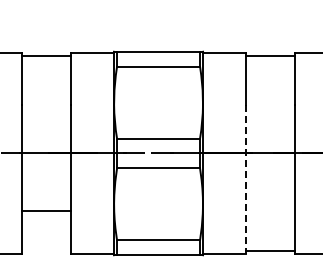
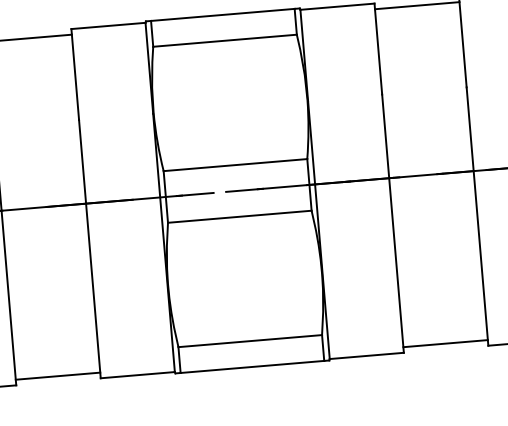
line: (246, 179) -> (393, 223), dashed -> solid
line: (46, 211) -> (58, 376), moved

